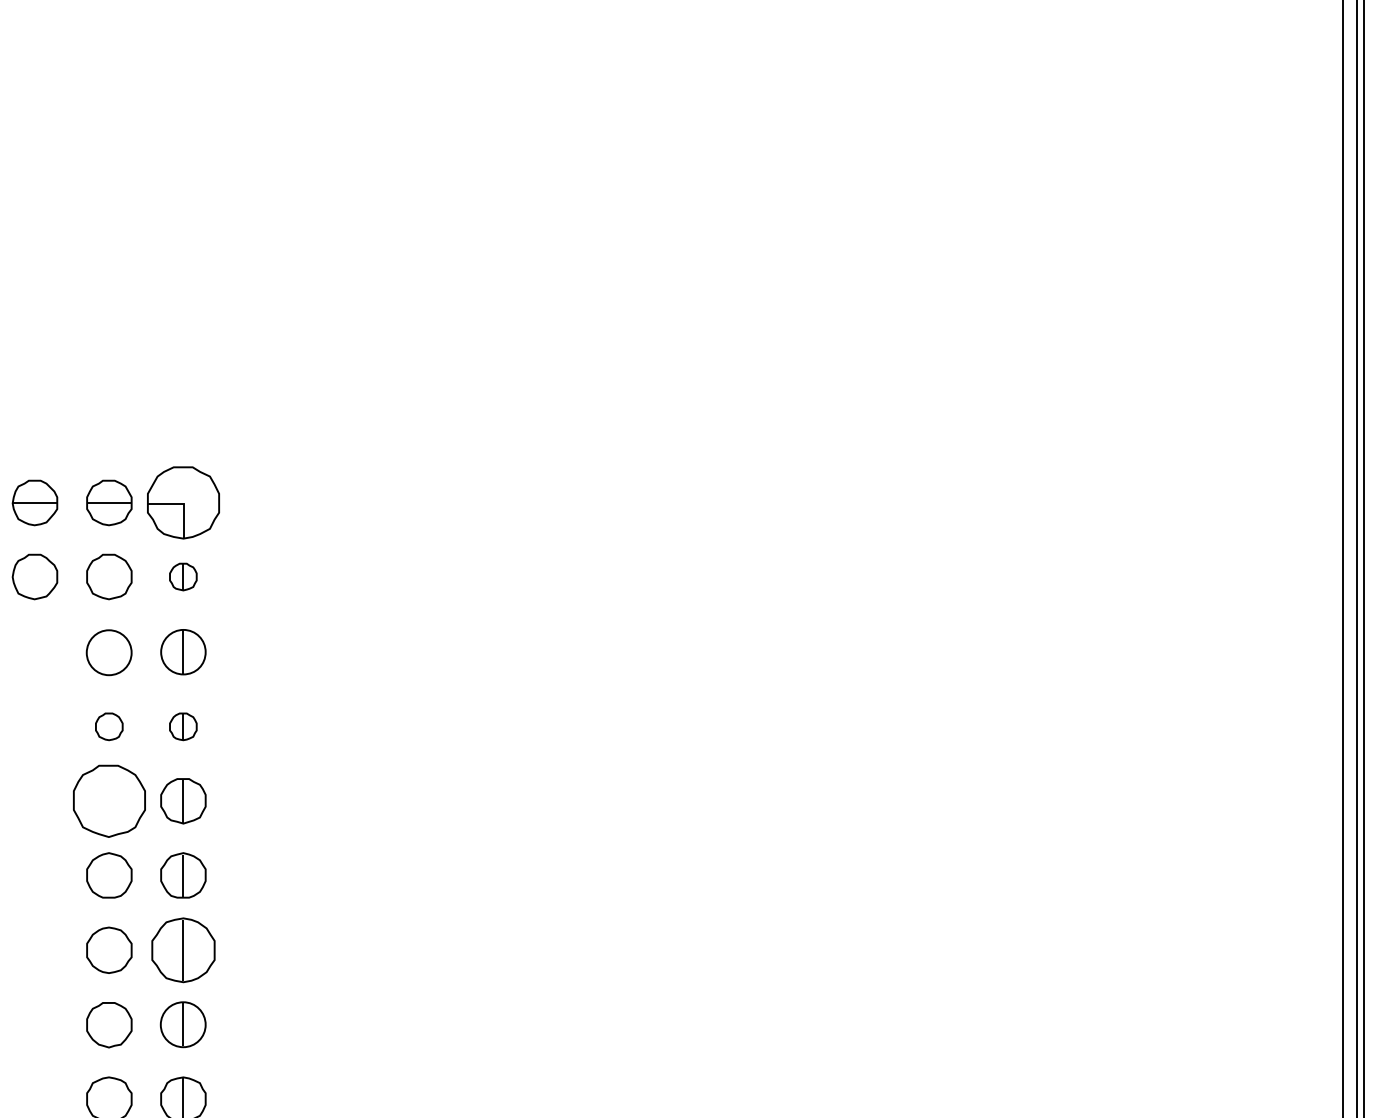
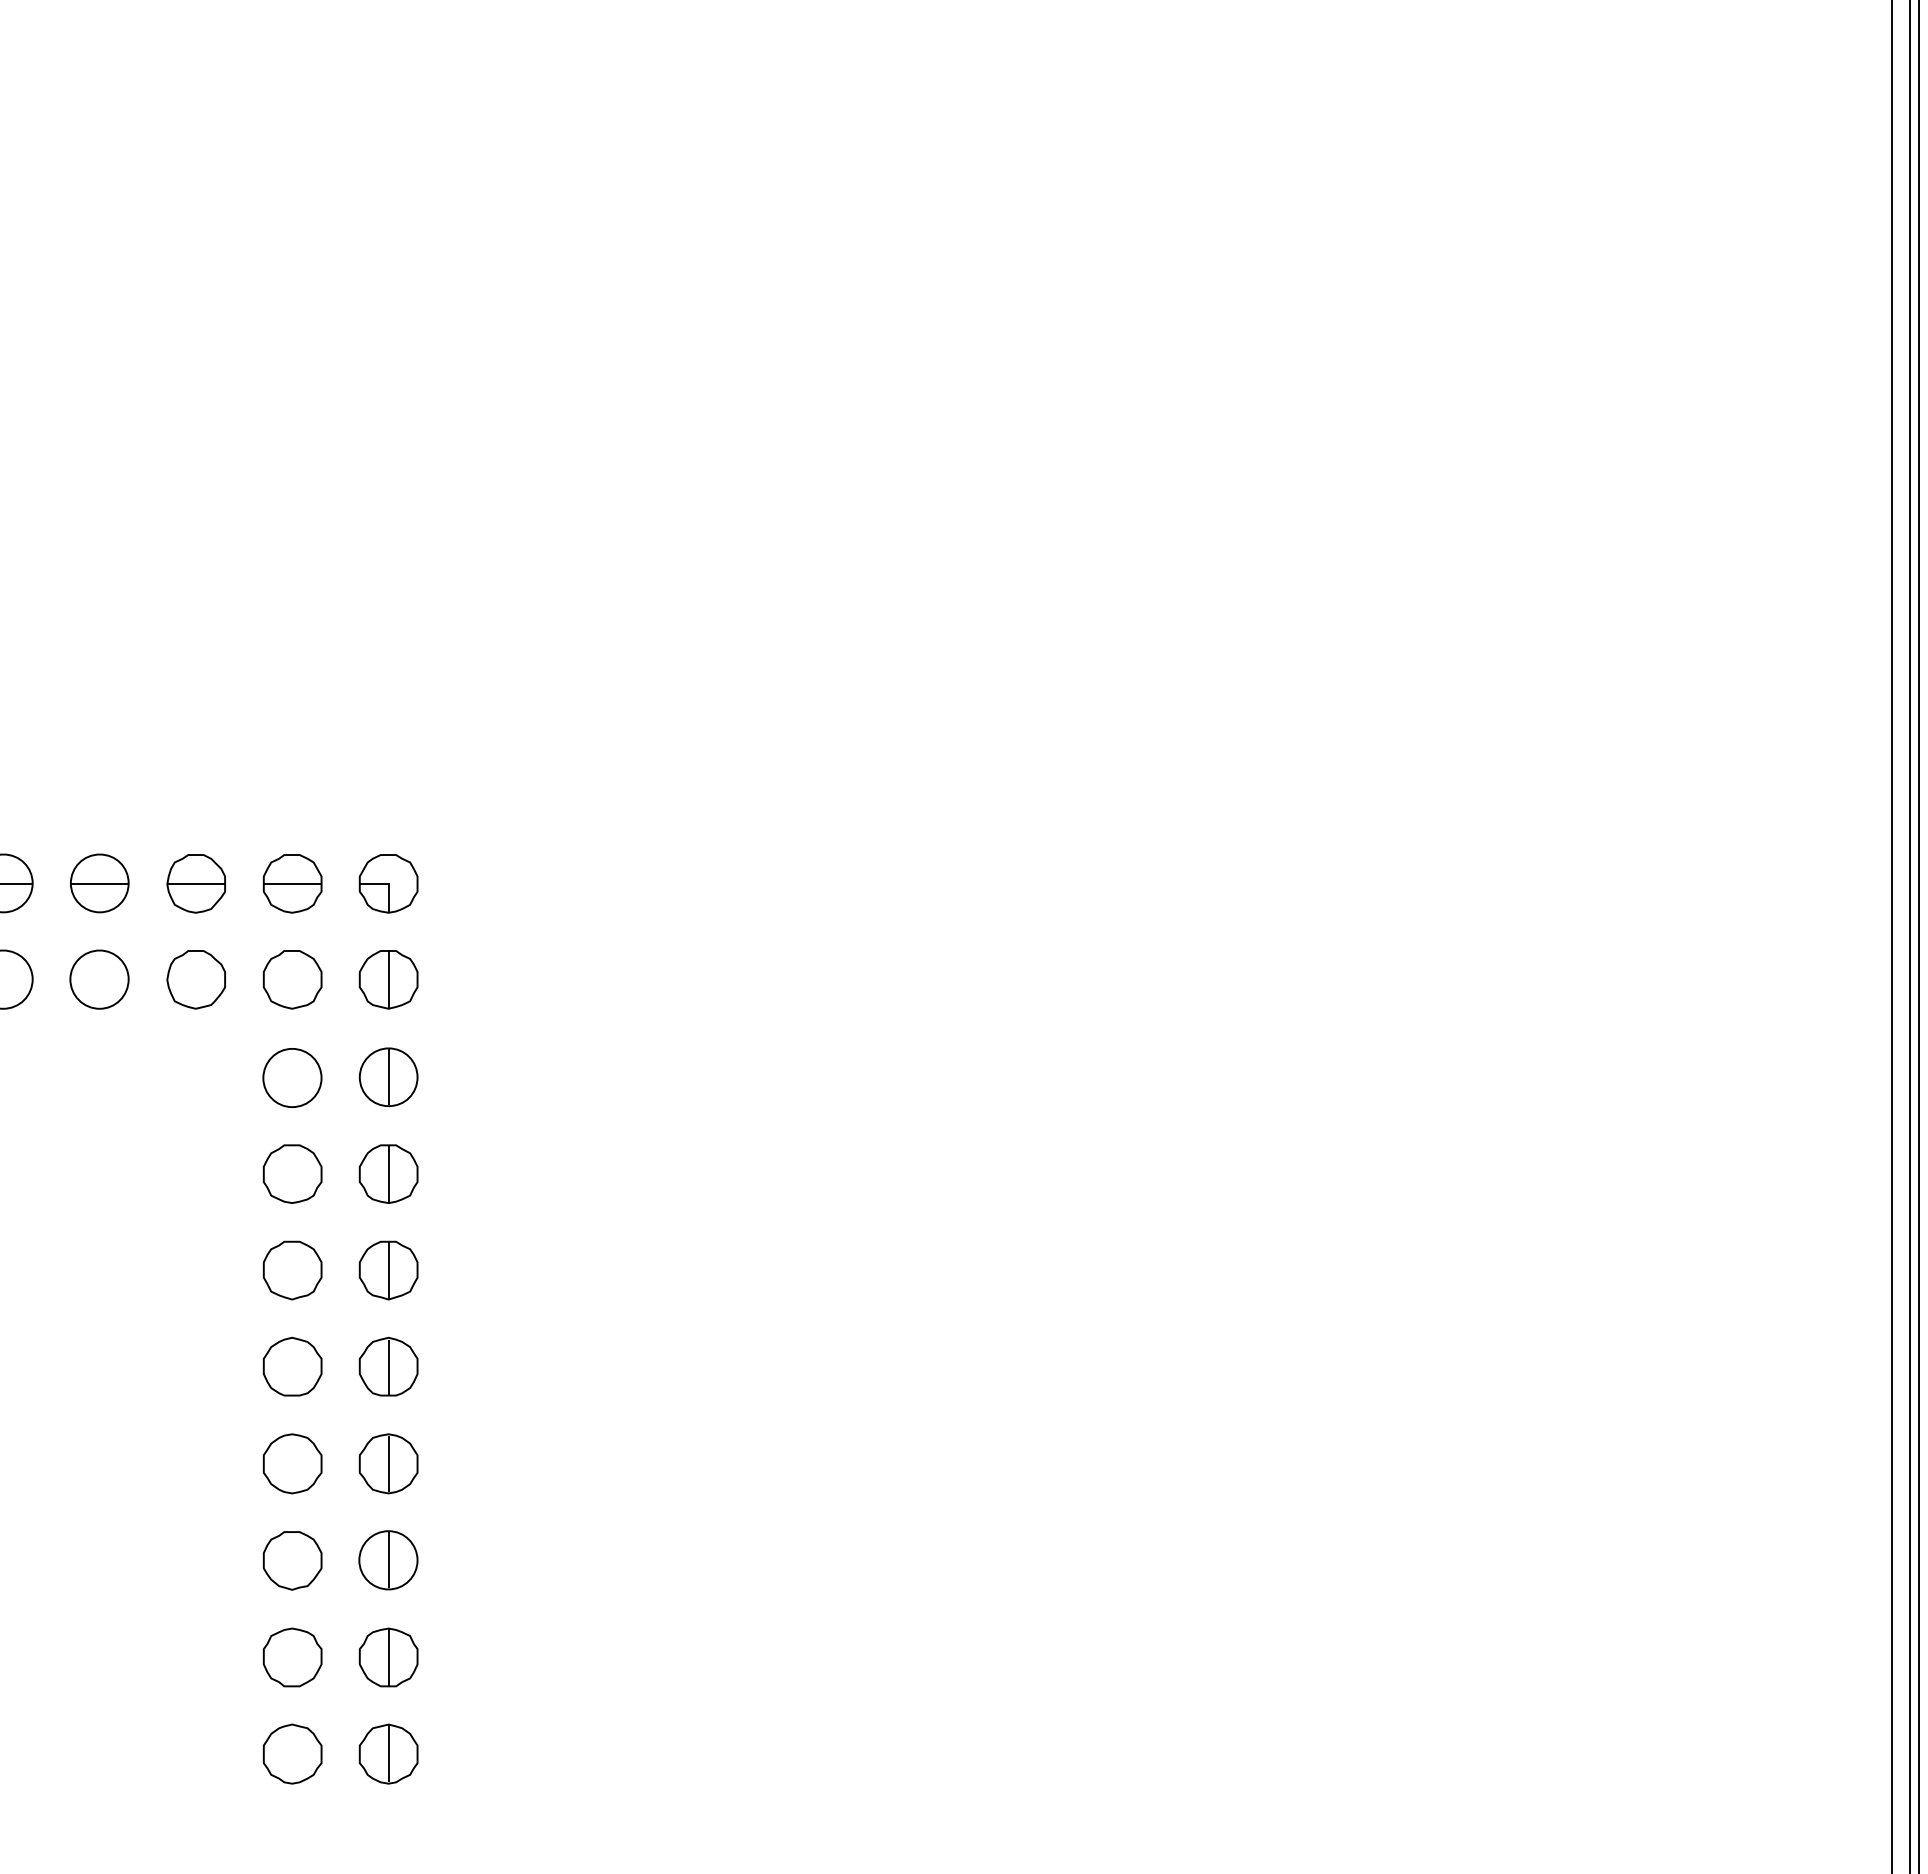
part: (183, 502) -> (388, 883), size x0.62
part: (183, 576) -> (388, 979), size x1.67
part: (109, 726) -> (292, 1173), size x1.67
part: (183, 726) -> (388, 1173), size x1.67
part: (109, 801) -> (292, 1270), size x0.62
part: (183, 950) -> (388, 1463), size x0.71

